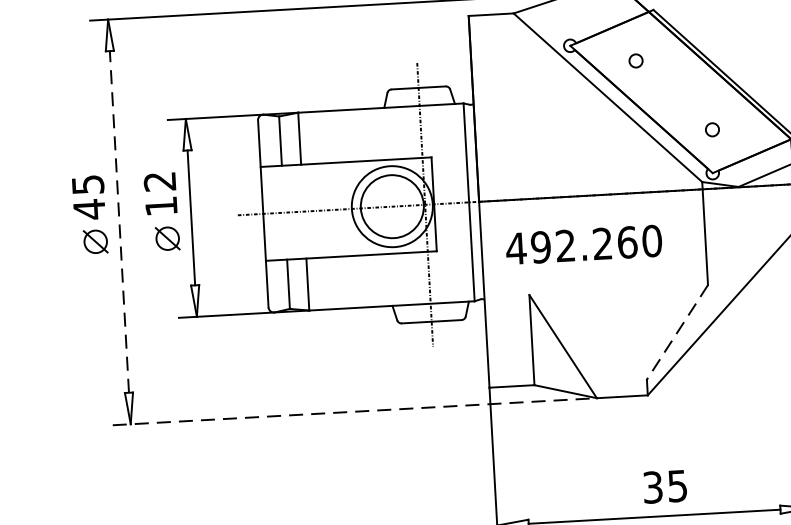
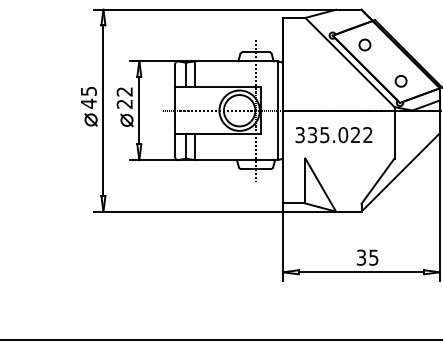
circle: (635, 59) -> (364, 44), size x1.67
circle: (711, 130) -> (400, 81), size x1.67
text: (160, 205) -> (124, 103), 12 -> 22
line: (119, 221) -> (103, 110), dashed -> solid
text: (583, 245) -> (333, 135), 492.260 -> 335.022
line: (676, 333) -> (377, 181), dashed -> solid
line: (355, 411) -> (215, 211), dashed -> solid

